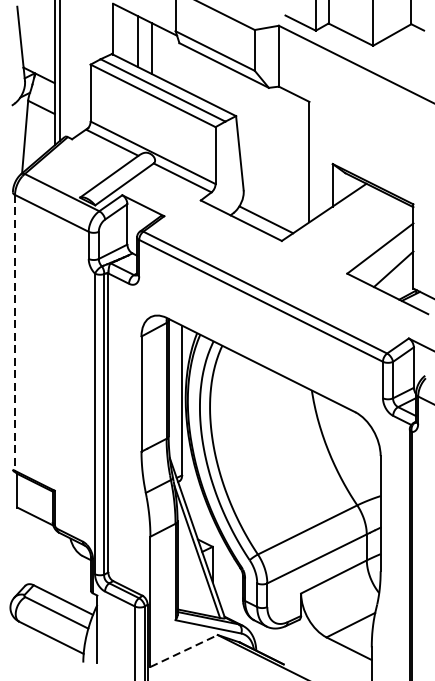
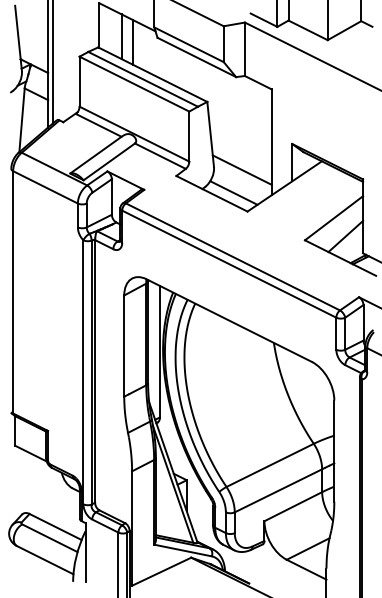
line: (274, 193) -> (241, 169), added
line: (15, 333) -> (13, 292), dashed -> solid
line: (183, 650) -> (161, 571), dashed -> solid

